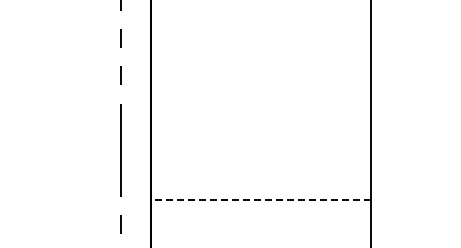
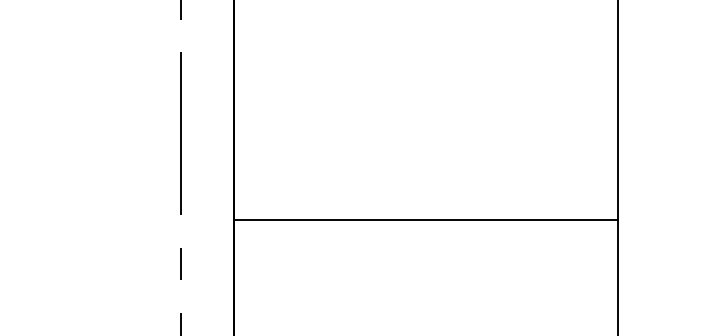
line: (261, 199) -> (426, 219), dashed -> solid

